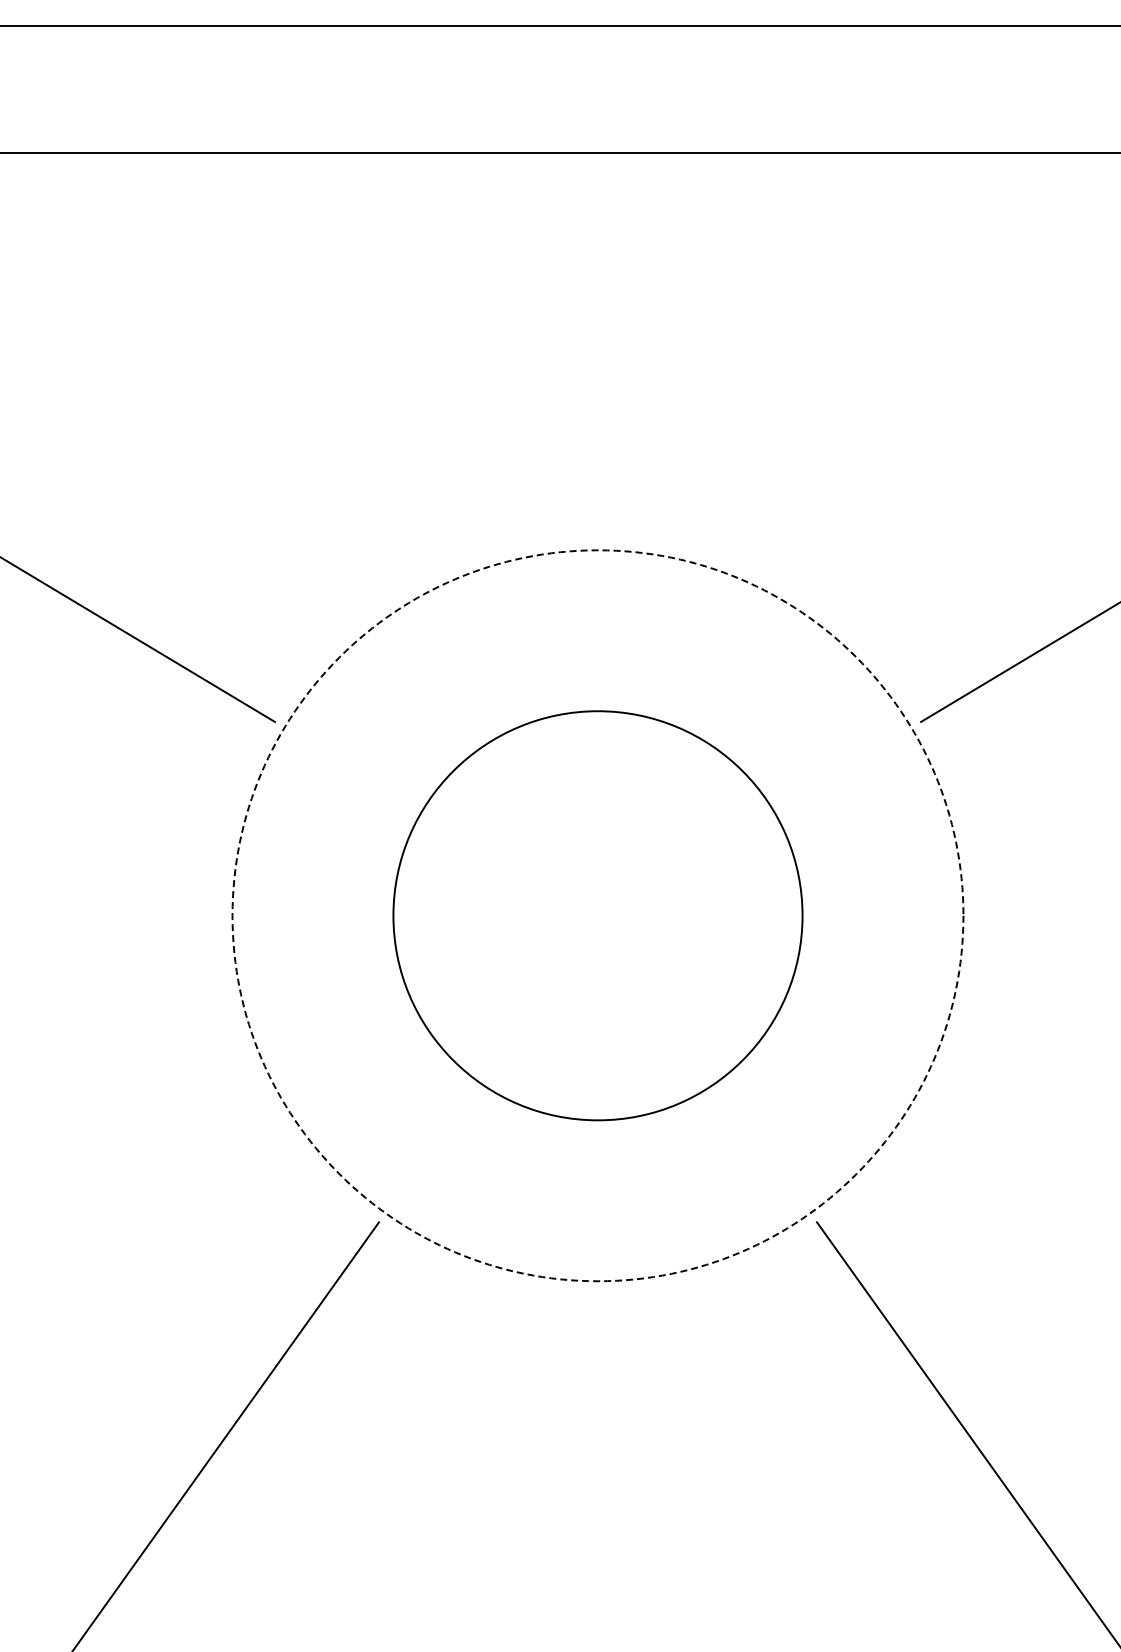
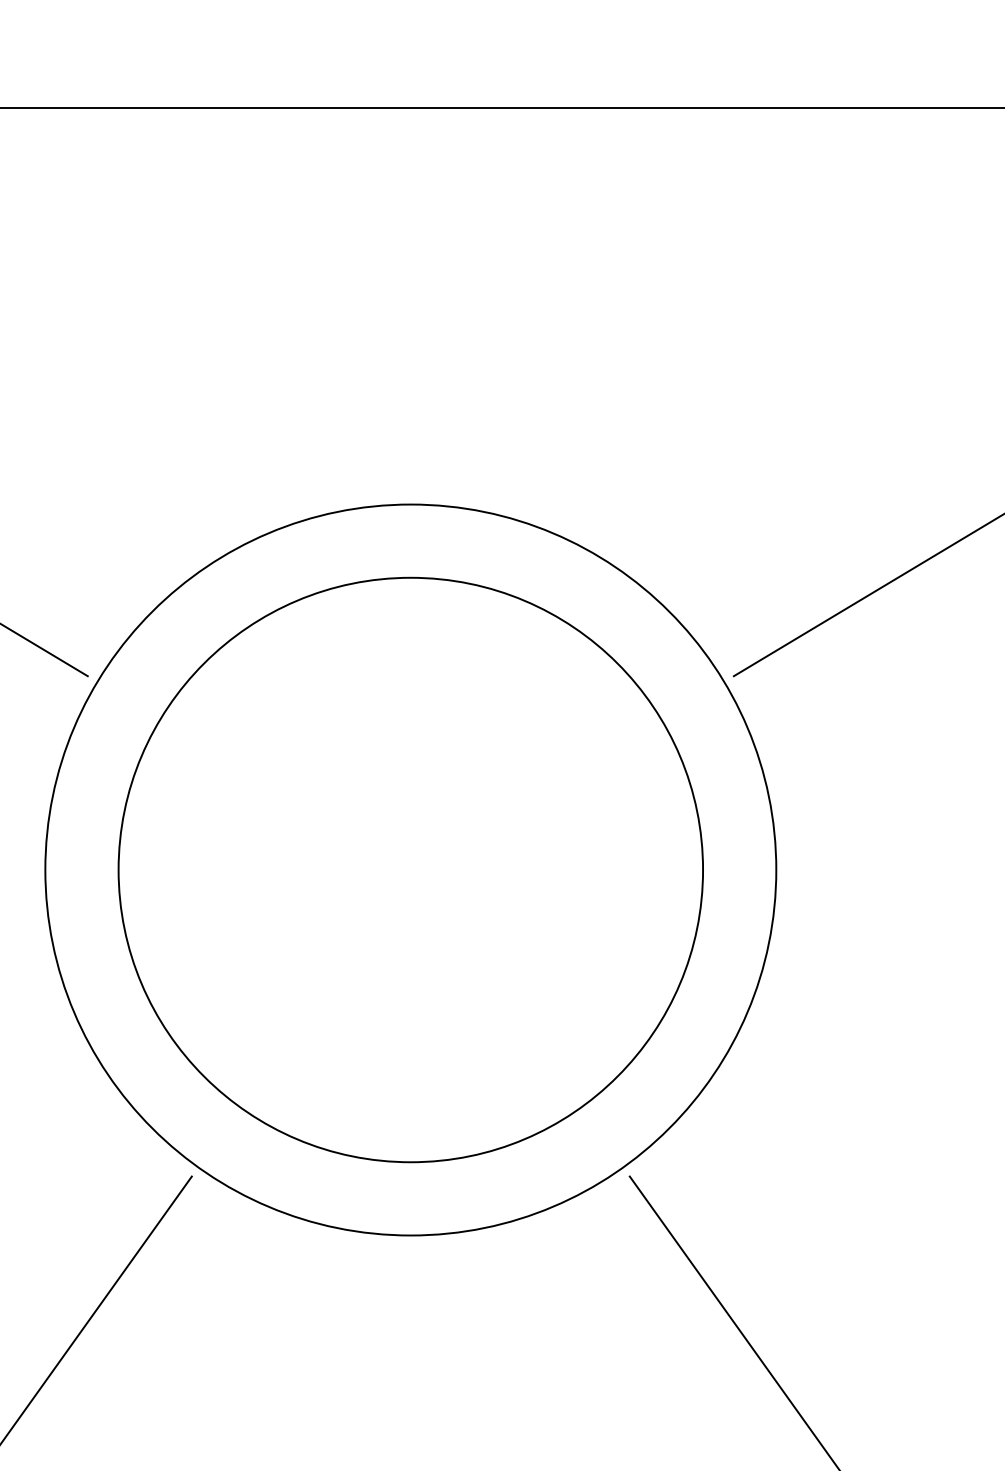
circle: (597, 915) -> (410, 869), dashed -> solid
circle: (597, 915) -> (410, 869), size x1.43

